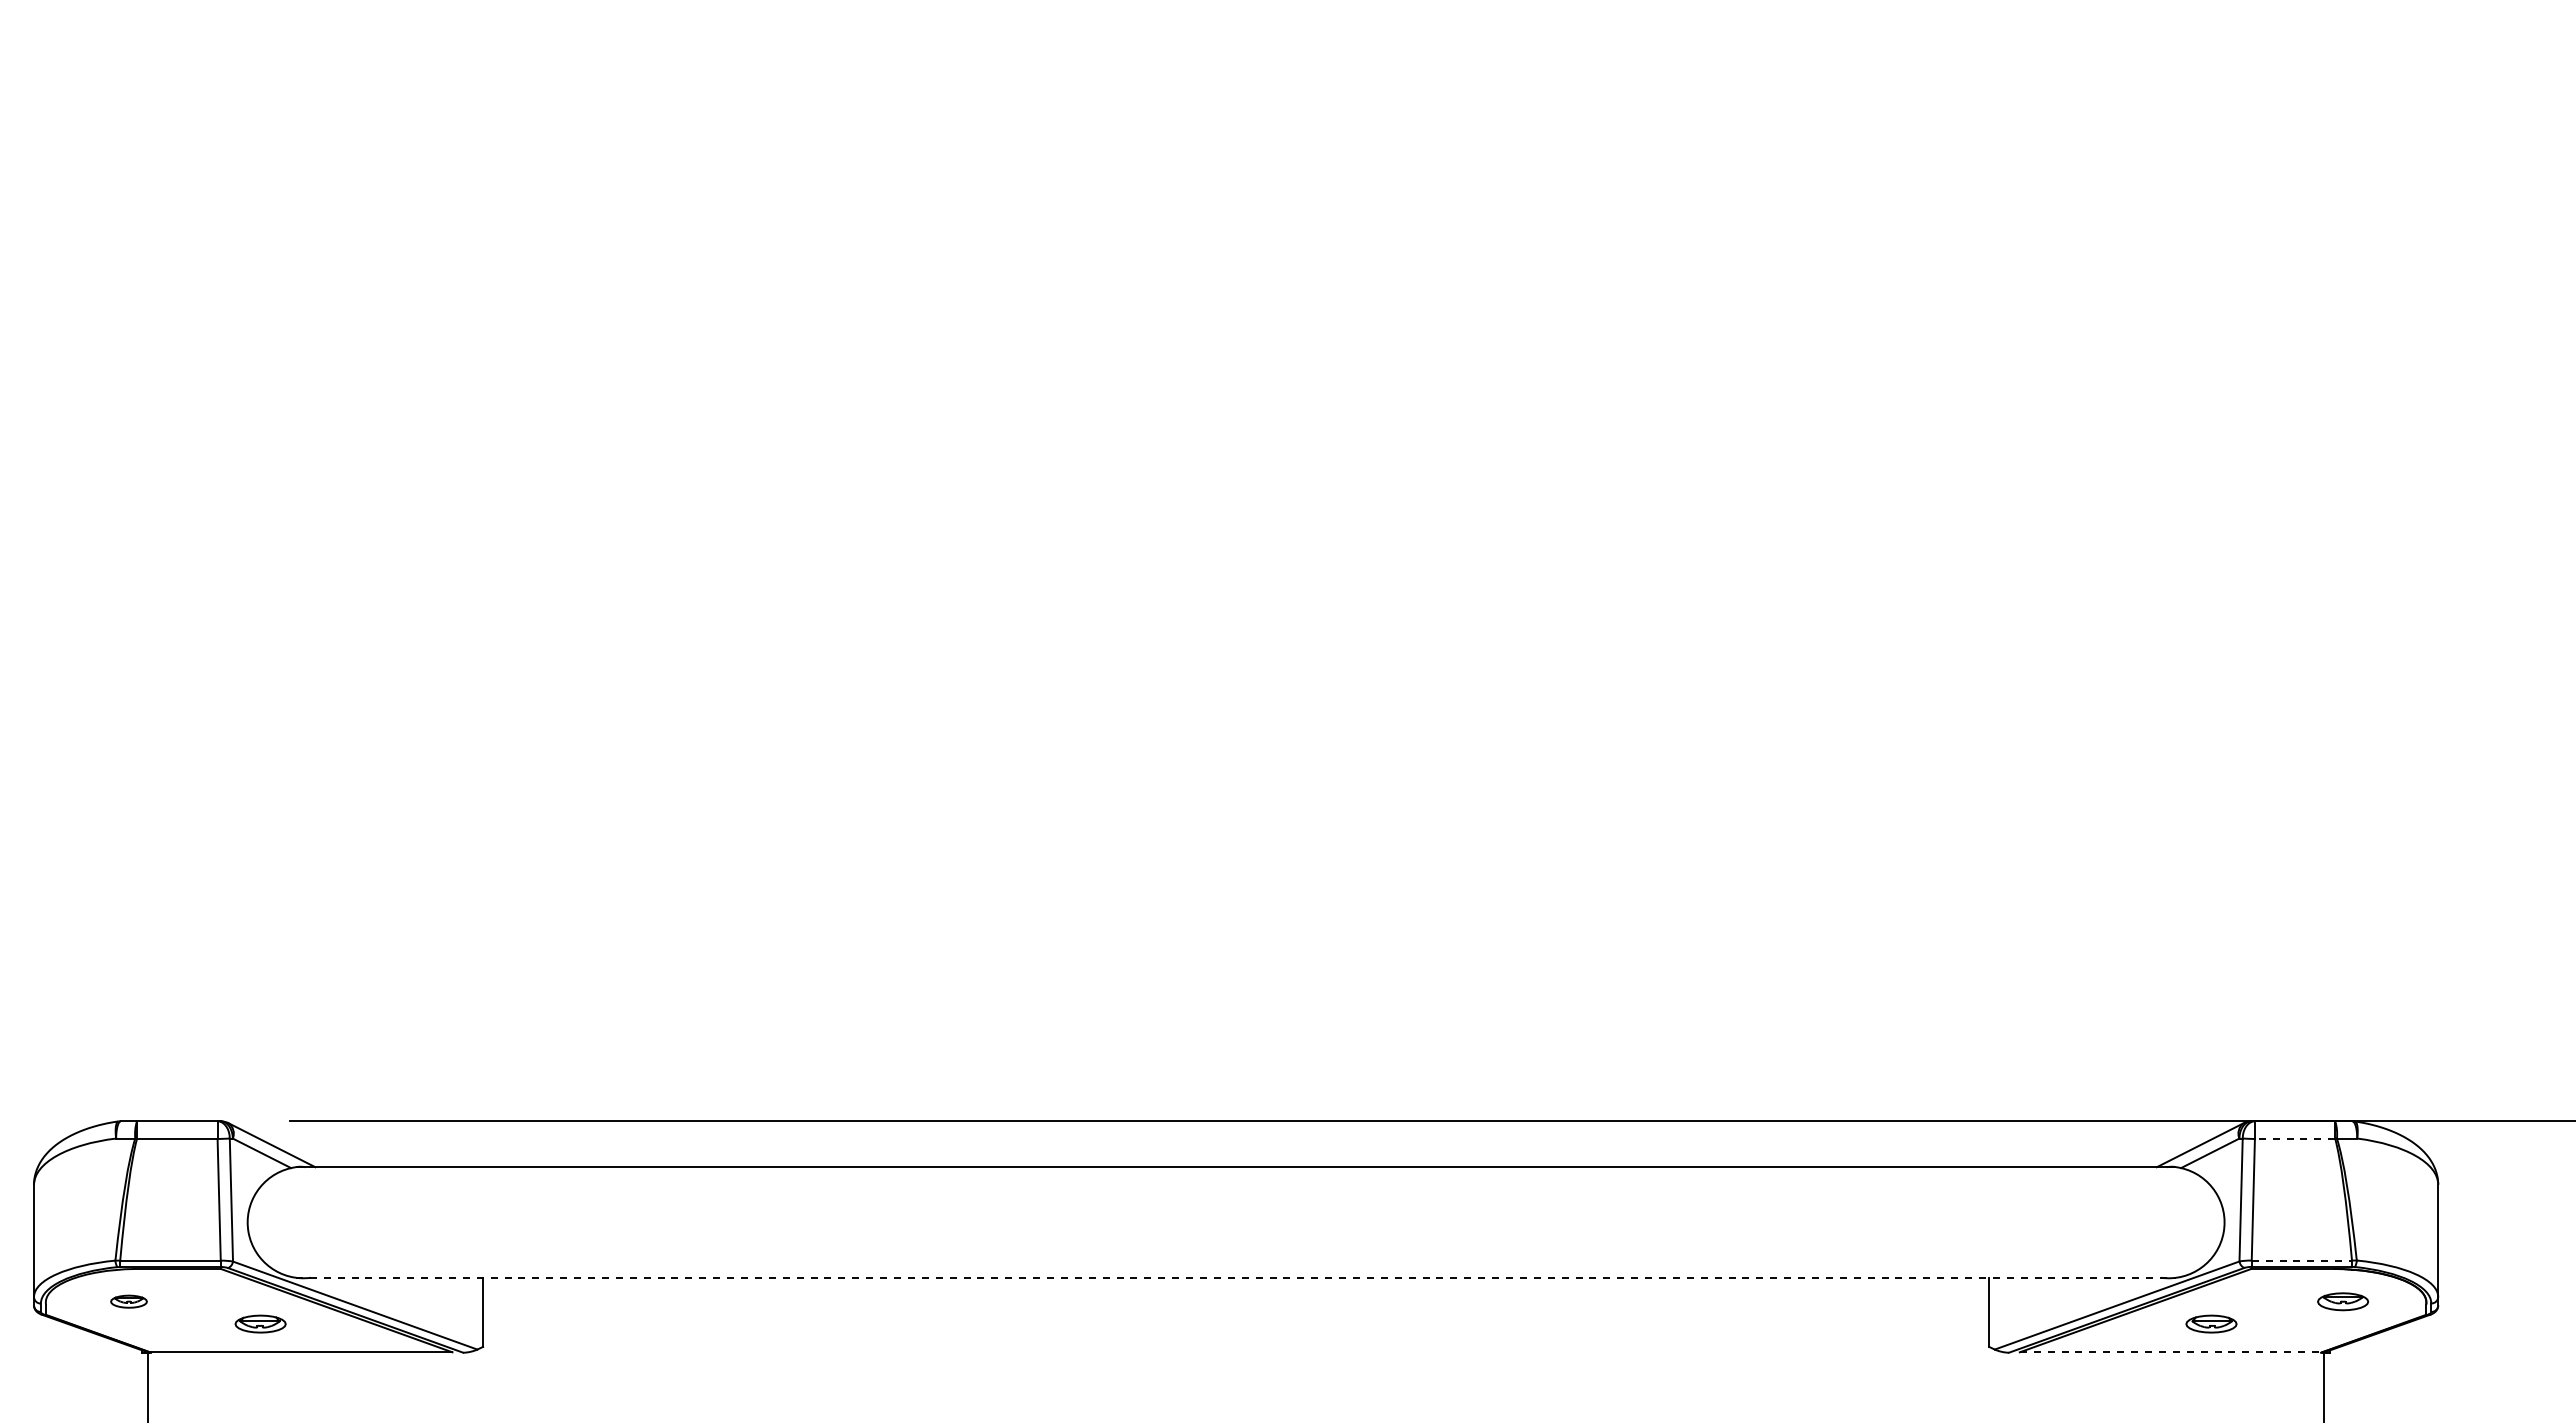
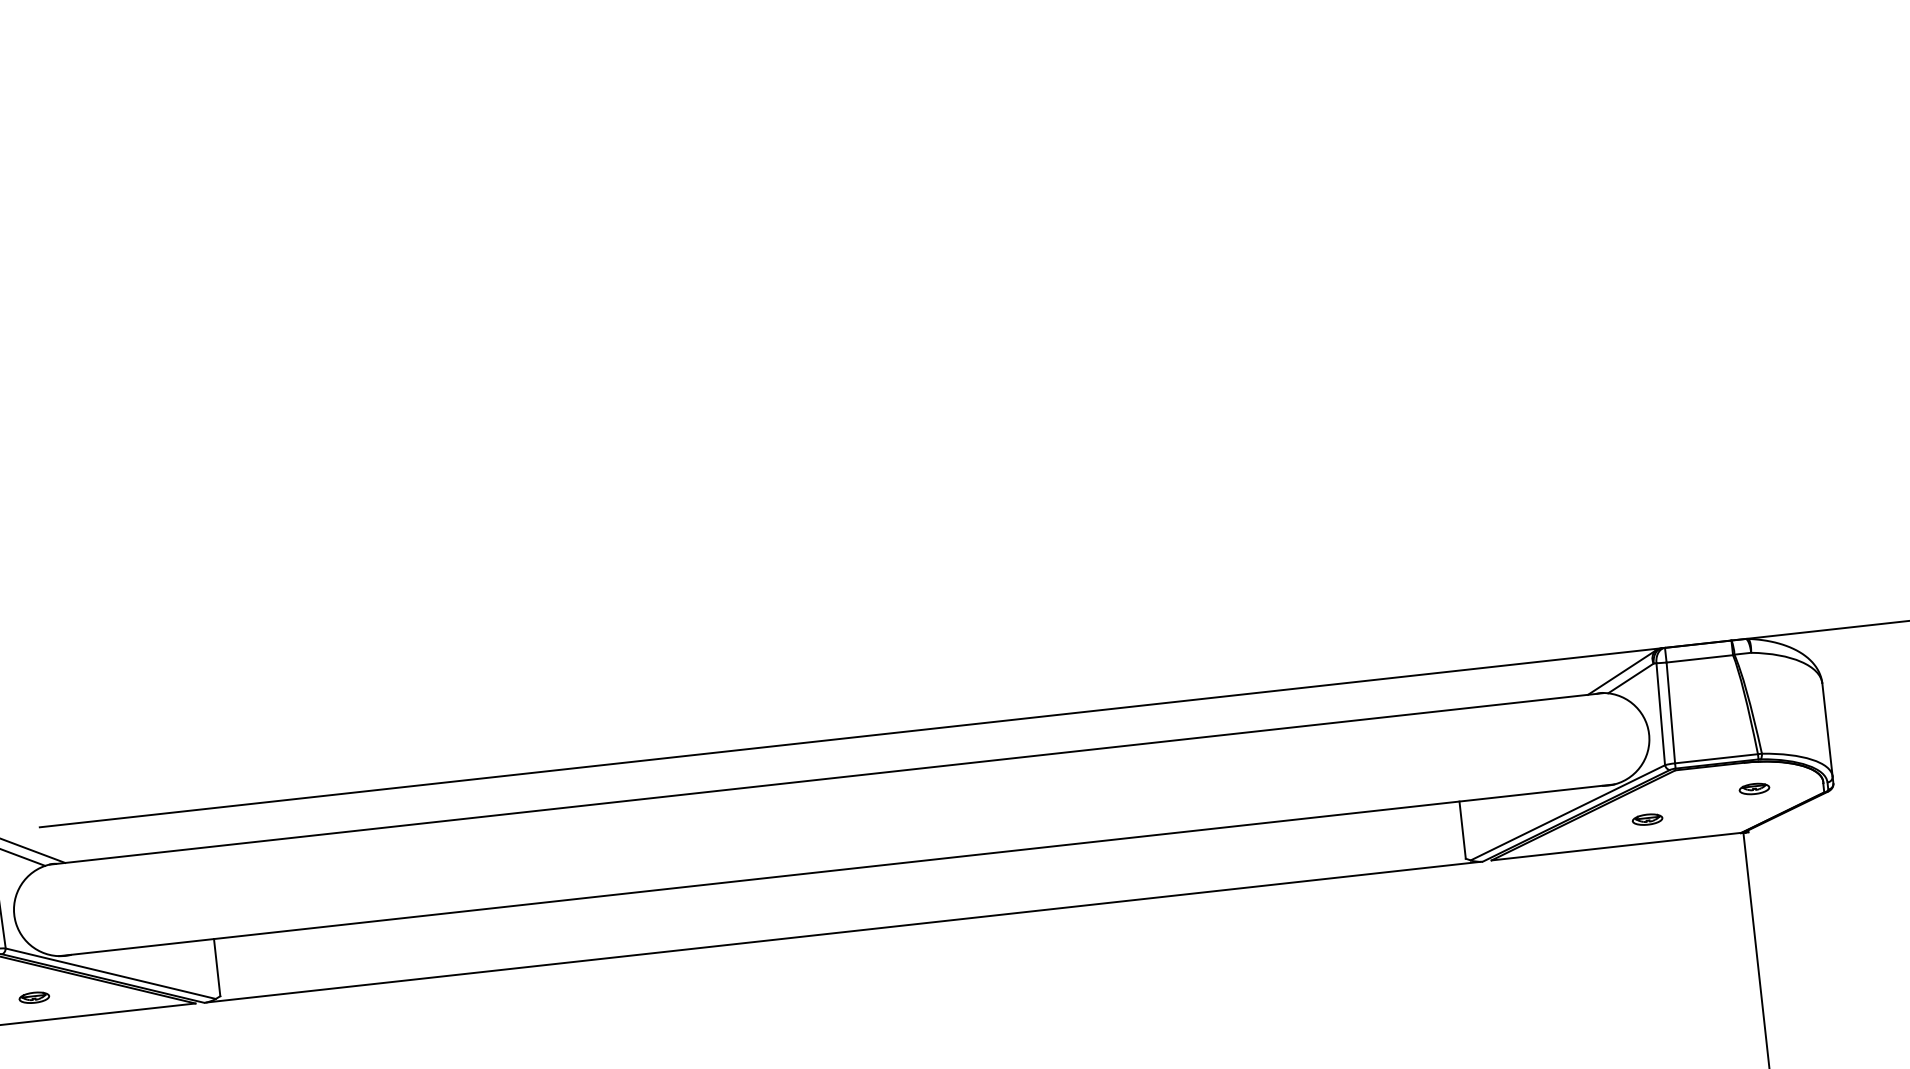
line: (2294, 1139) -> (1699, 659), dashed -> solid
line: (2302, 1260) -> (1717, 758), dashed -> solid
line: (1236, 1277) -> (837, 870), dashed -> solid
part: (2343, 1301) -> (1754, 788), size x0.71
part: (260, 1324) -> (34, 998), size x0.71
part: (2211, 1324) -> (1647, 819), size x0.71
line: (1235, 1352) -> (843, 932), added
line: (2171, 1352) -> (1617, 846), dashed -> solid

